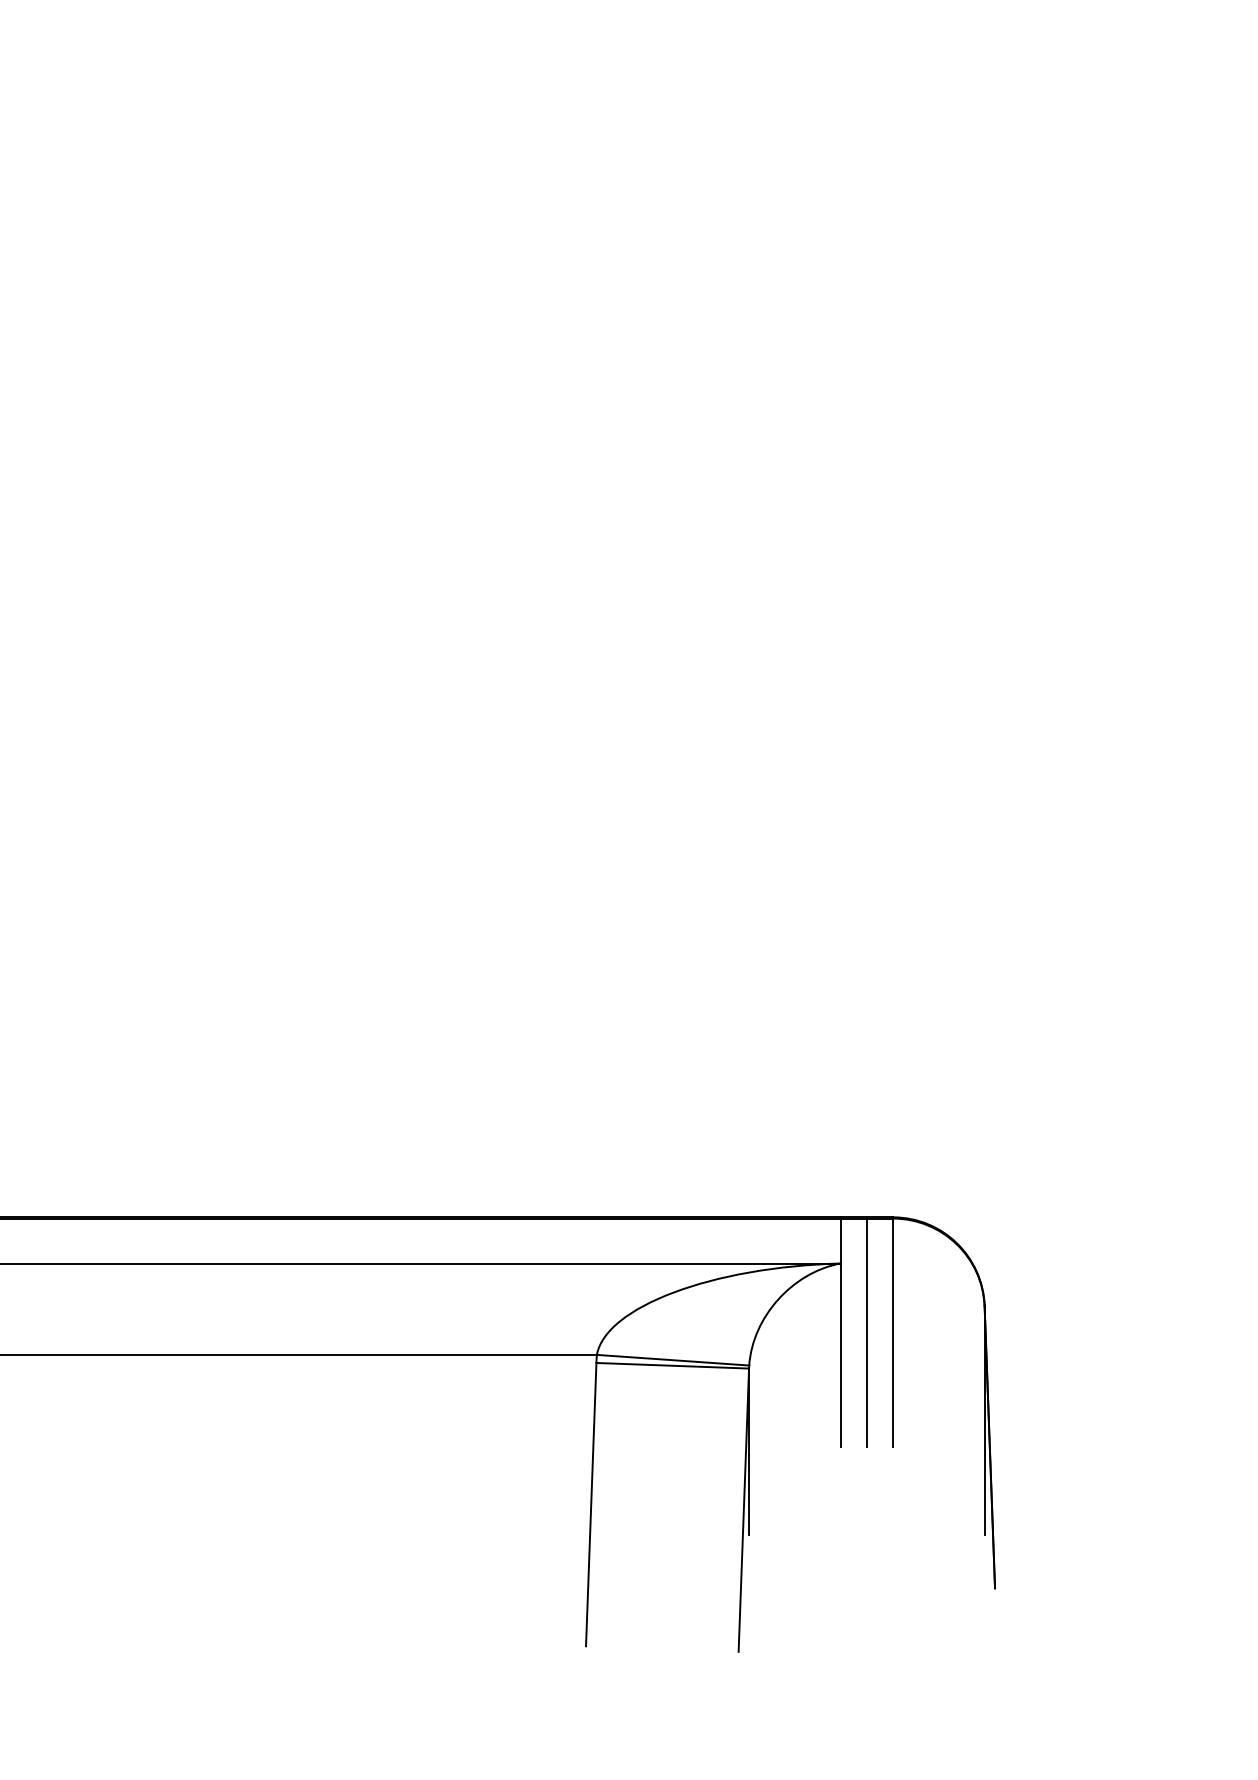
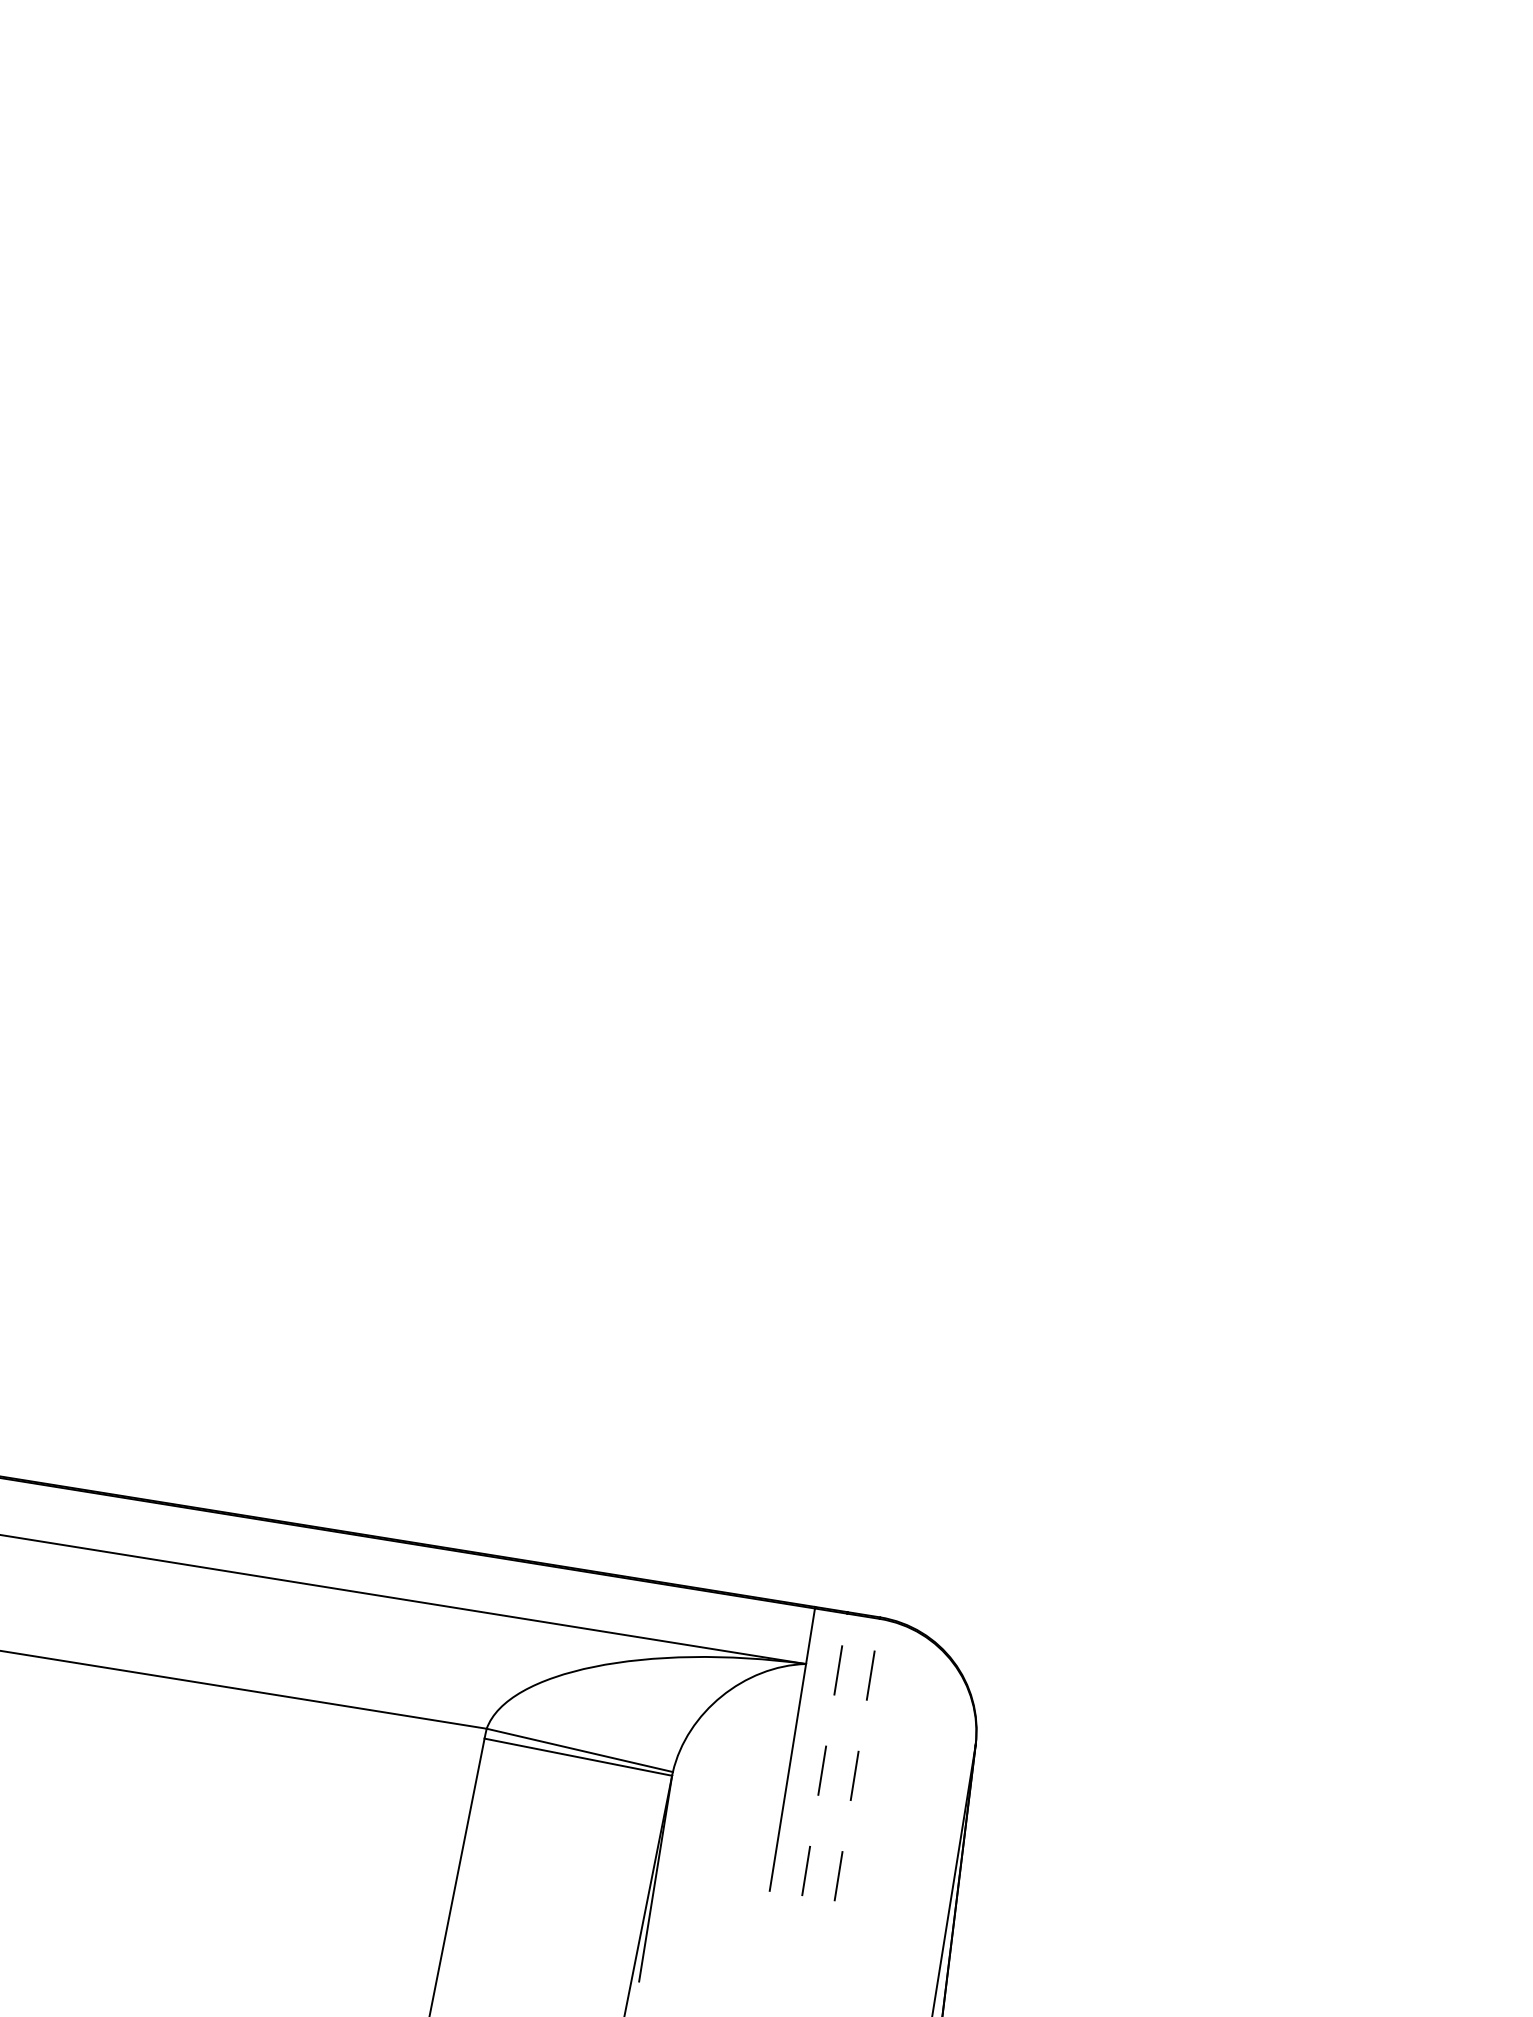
line: (866, 1332) -> (824, 1754), solid -> dashed
line: (893, 1332) -> (857, 1759), solid -> dashed

